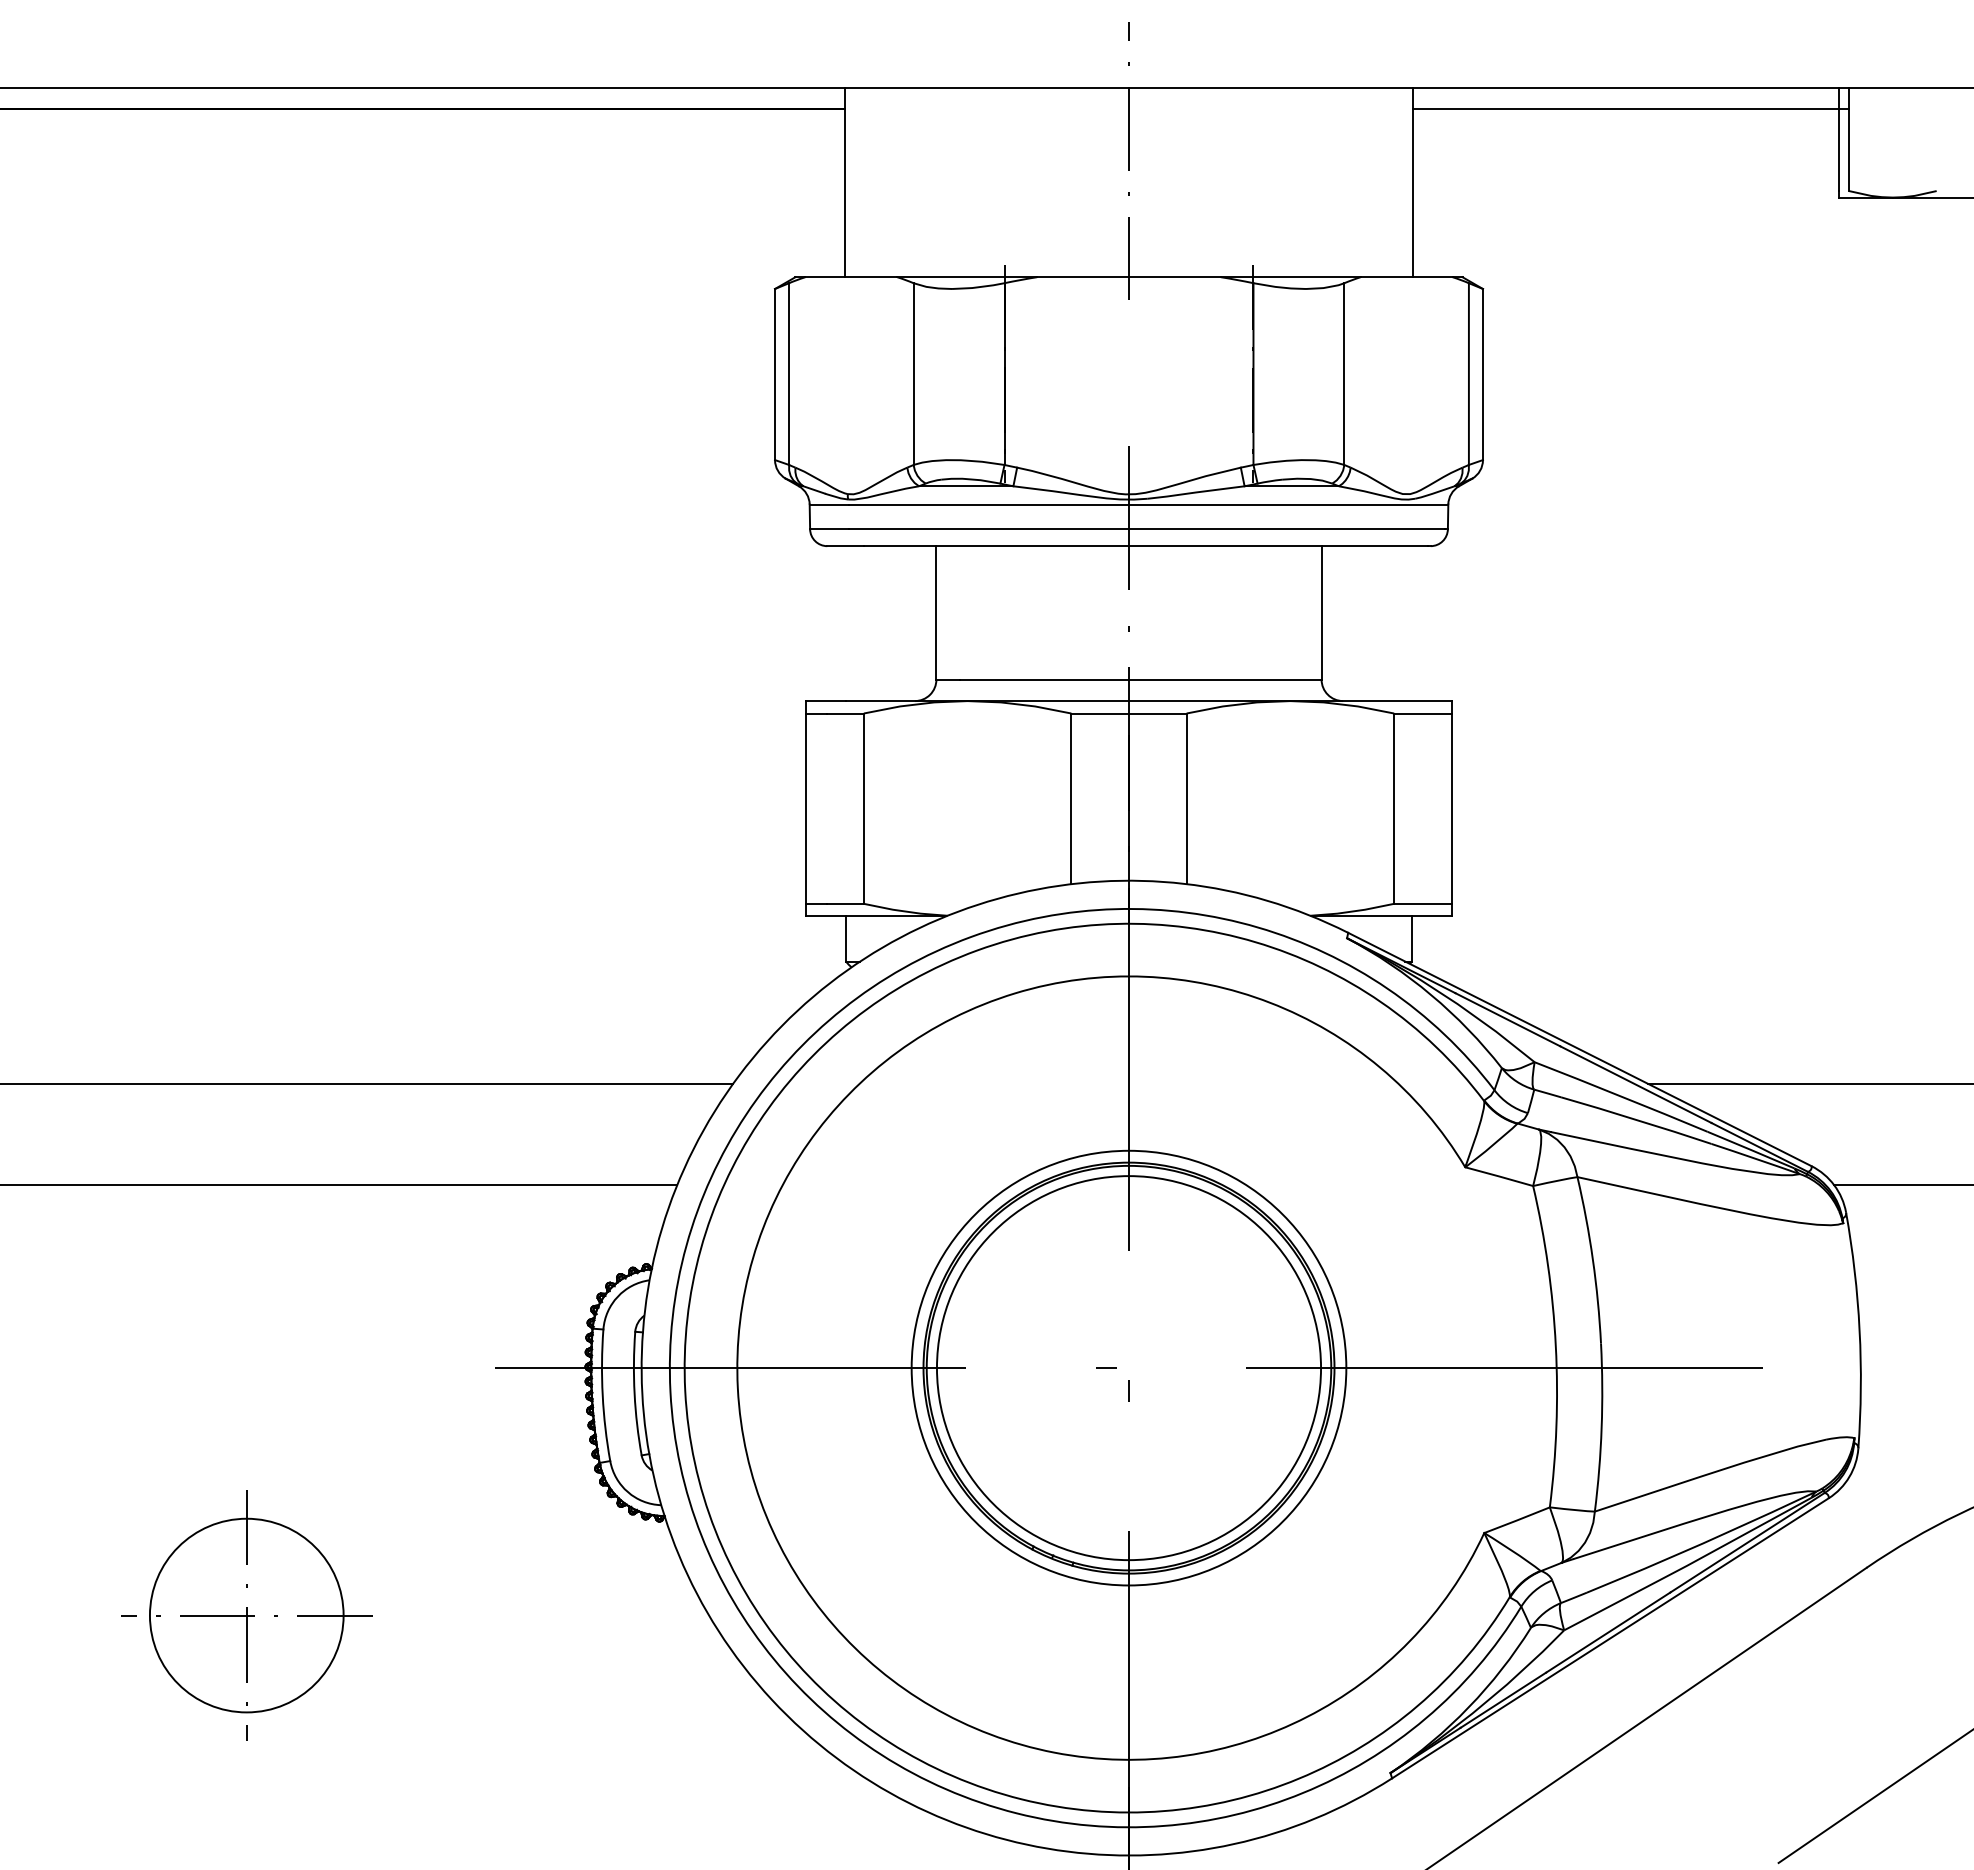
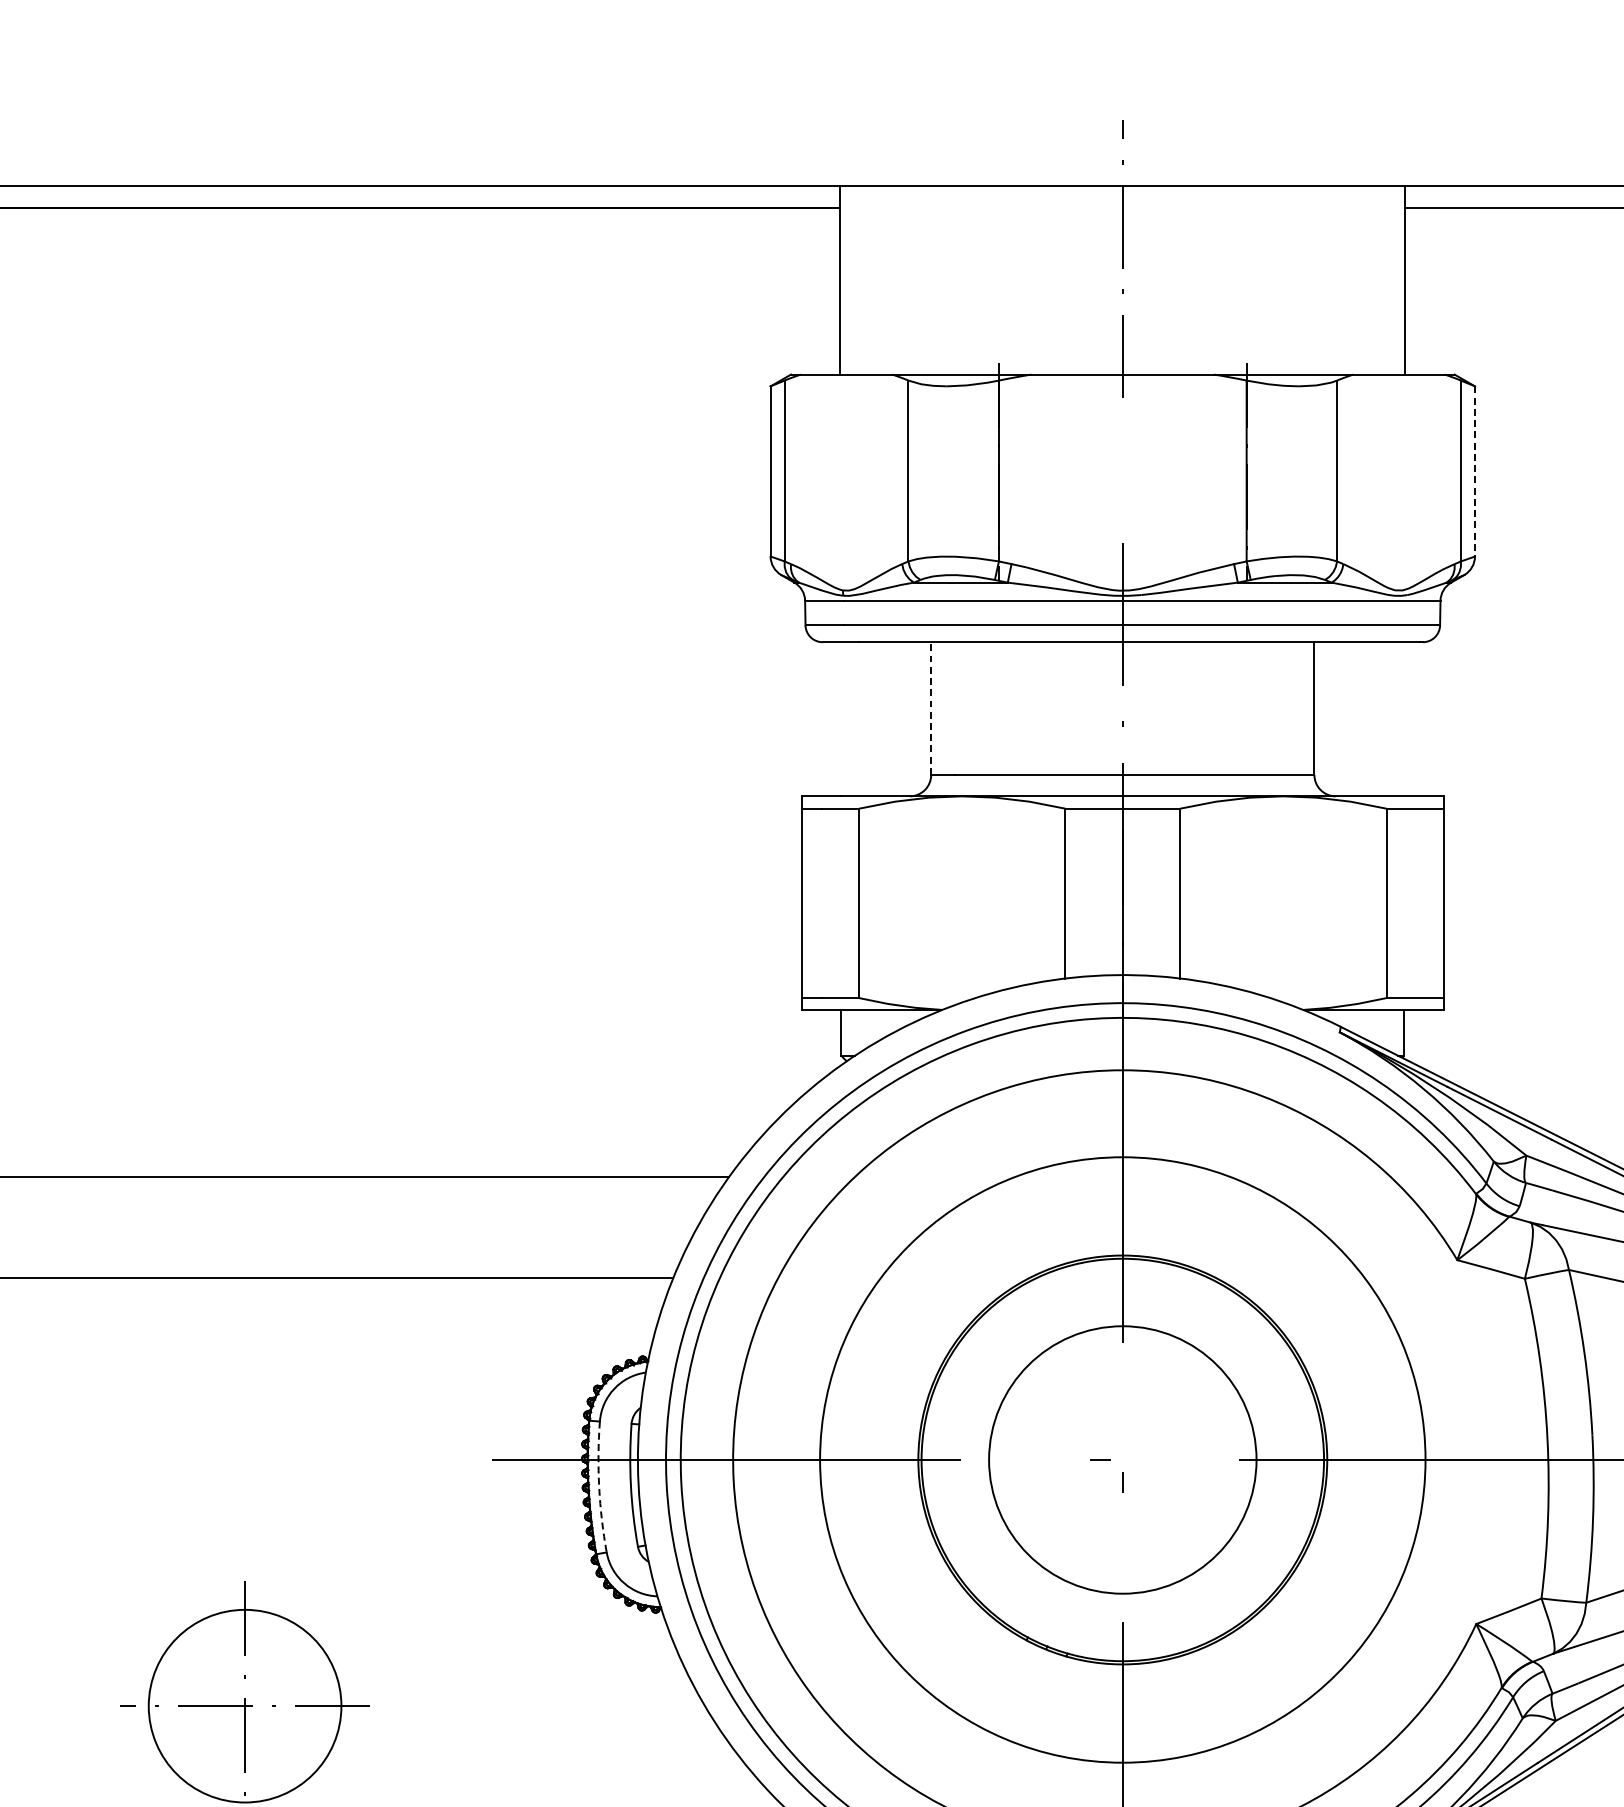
line: (1482, 374) -> (1474, 471), solid -> dashed
line: (936, 612) -> (931, 708), solid -> dashed
circle: (1128, 1367) -> (1122, 1459), size x1.4
circle: (1128, 1368) -> (1122, 1460), size x0.7
arc: (602, 1395) -> (598, 1487), solid -> dashed

